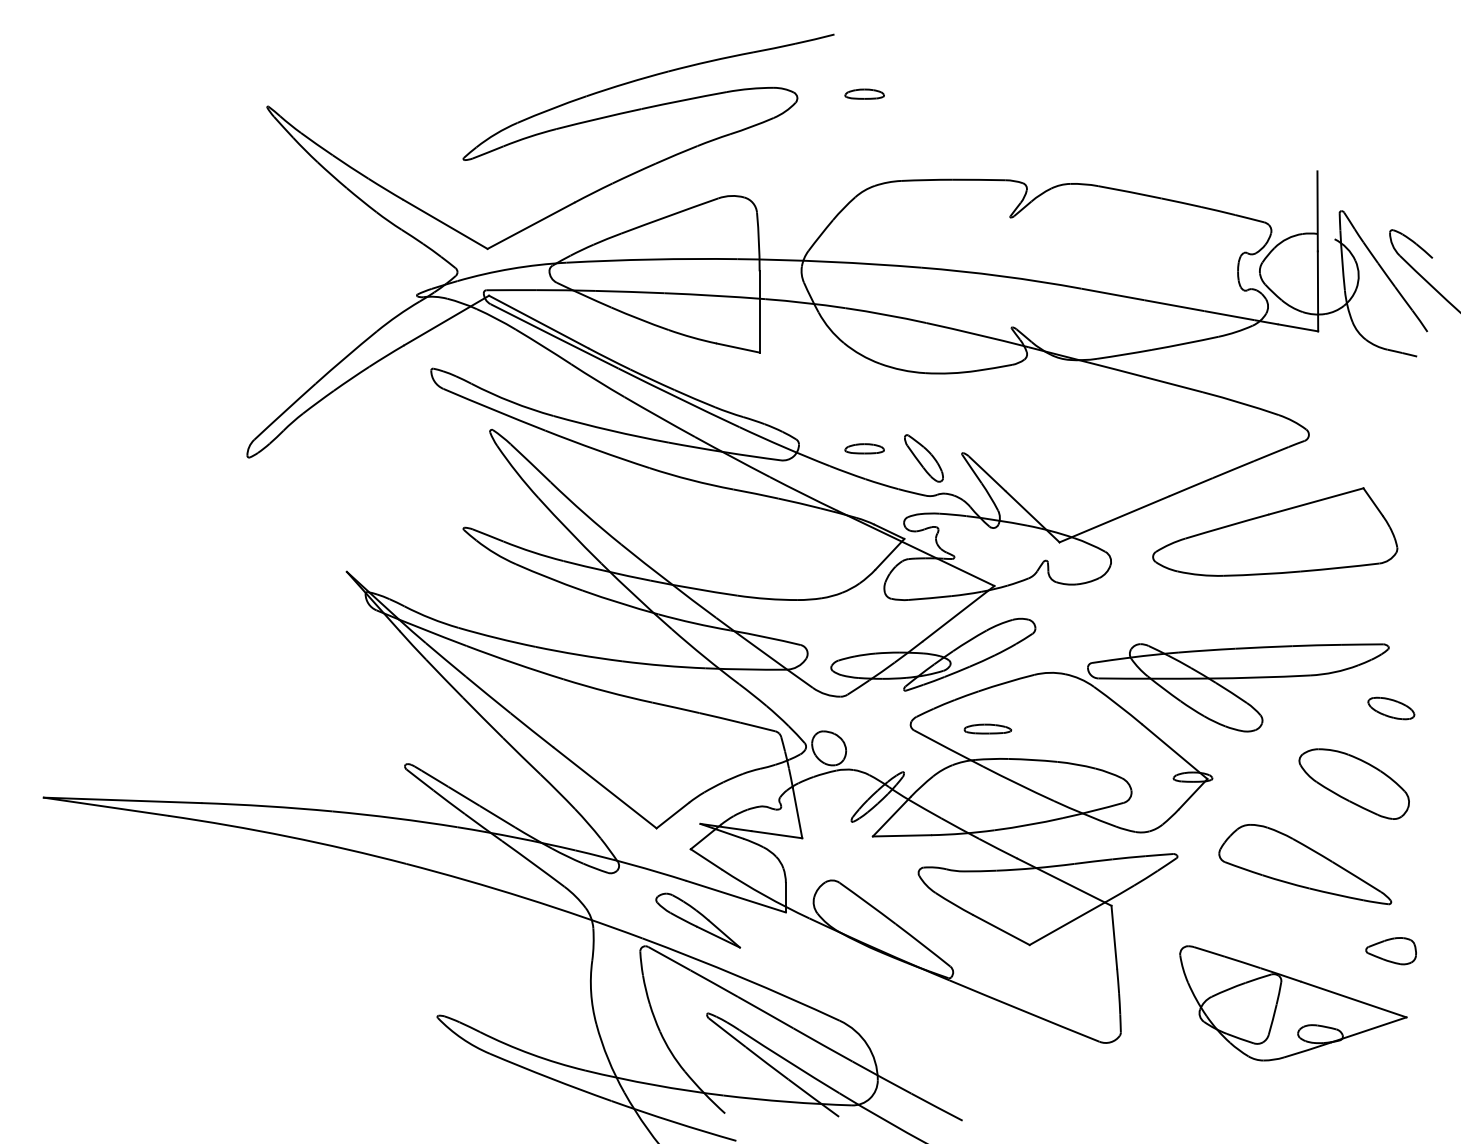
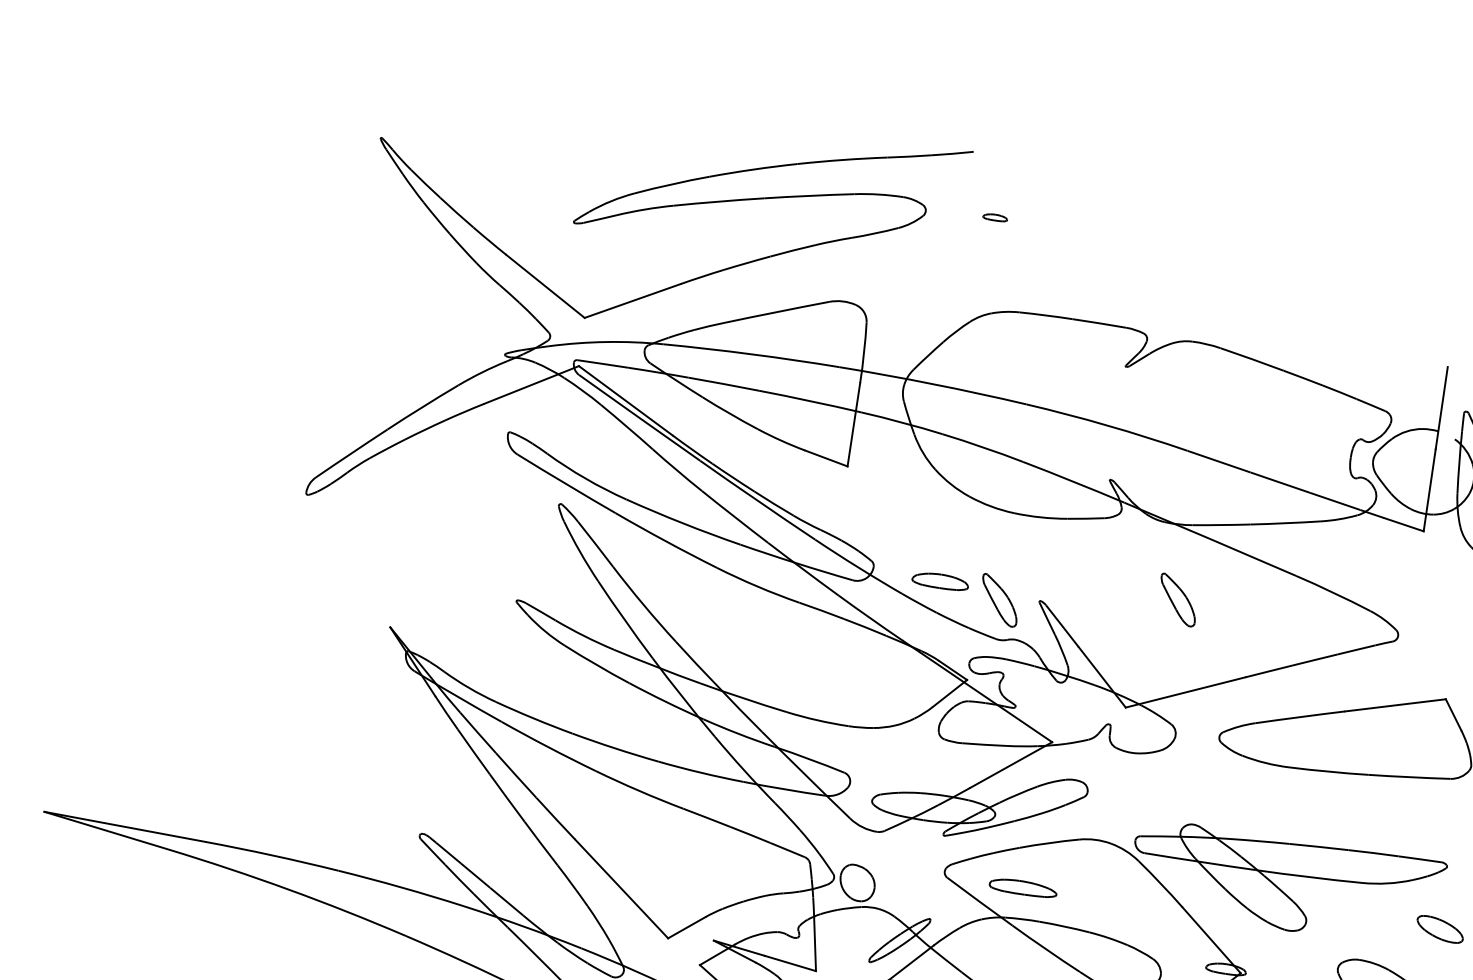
part: (864, 93) -> (995, 216), size x0.6
part: (1093, 432) -> (1177, 600), added
part: (864, 448) -> (940, 581), size x1.4
part: (987, 728) -> (1022, 887), size x1.4

